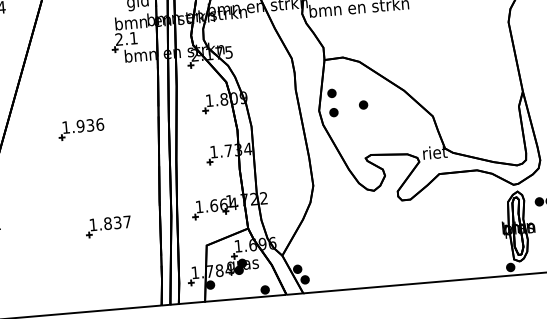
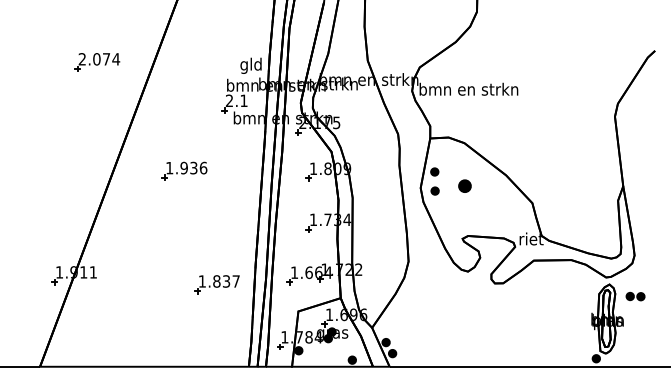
part: (363, 104) -> (464, 185), size x1.6
part: (81, 128) -> (184, 170), moved
part: (107, 226) -> (216, 284), moved

